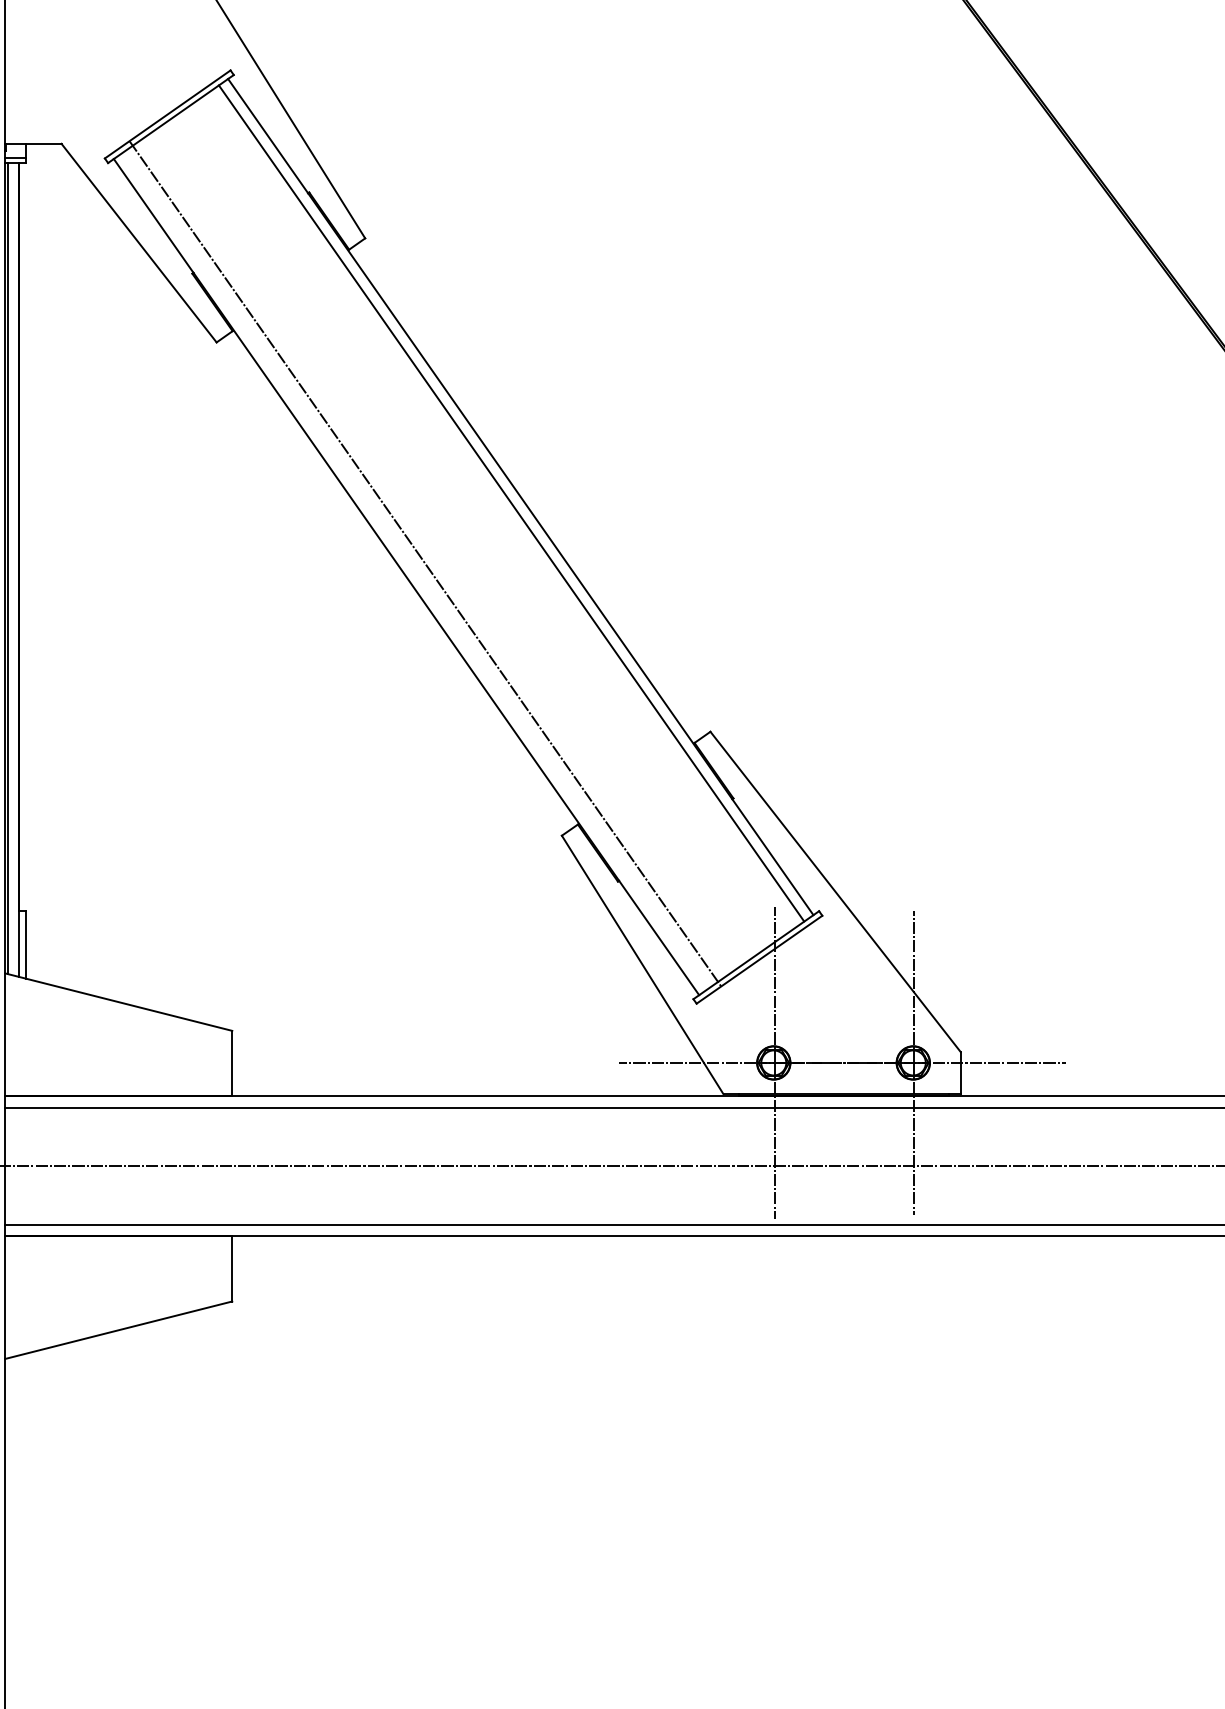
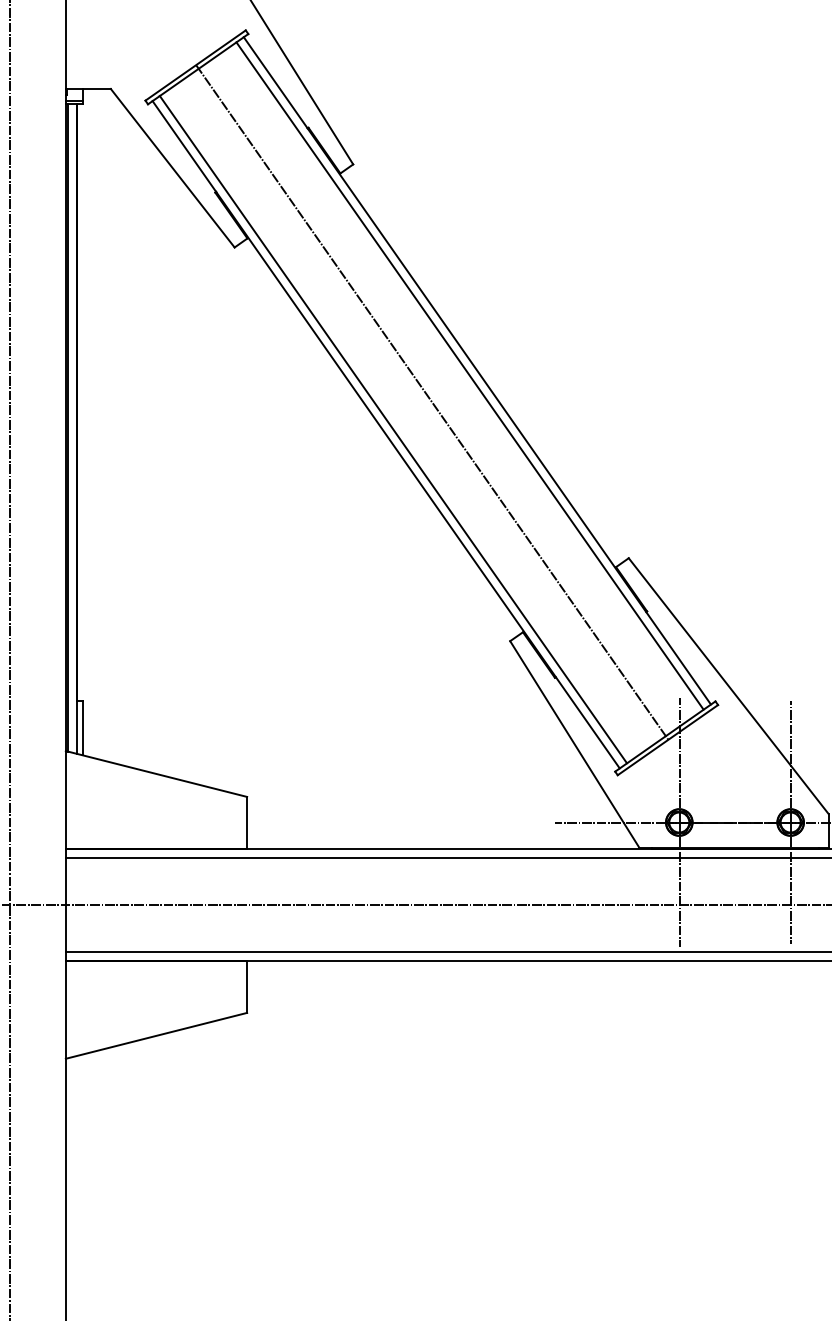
line: (425, 563) -> (432, 402), moved
line: (415, 570) -> (393, 429), added

